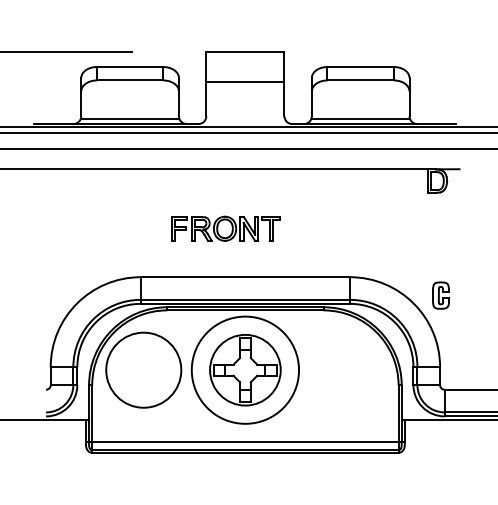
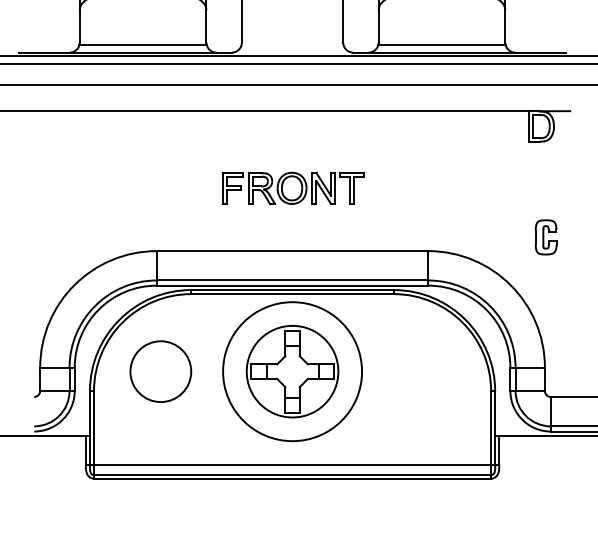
part: (225, 228) -> (292, 187), moved
part: (440, 295) -> (545, 237), moved
circle: (143, 369) -> (160, 370), size x0.62

